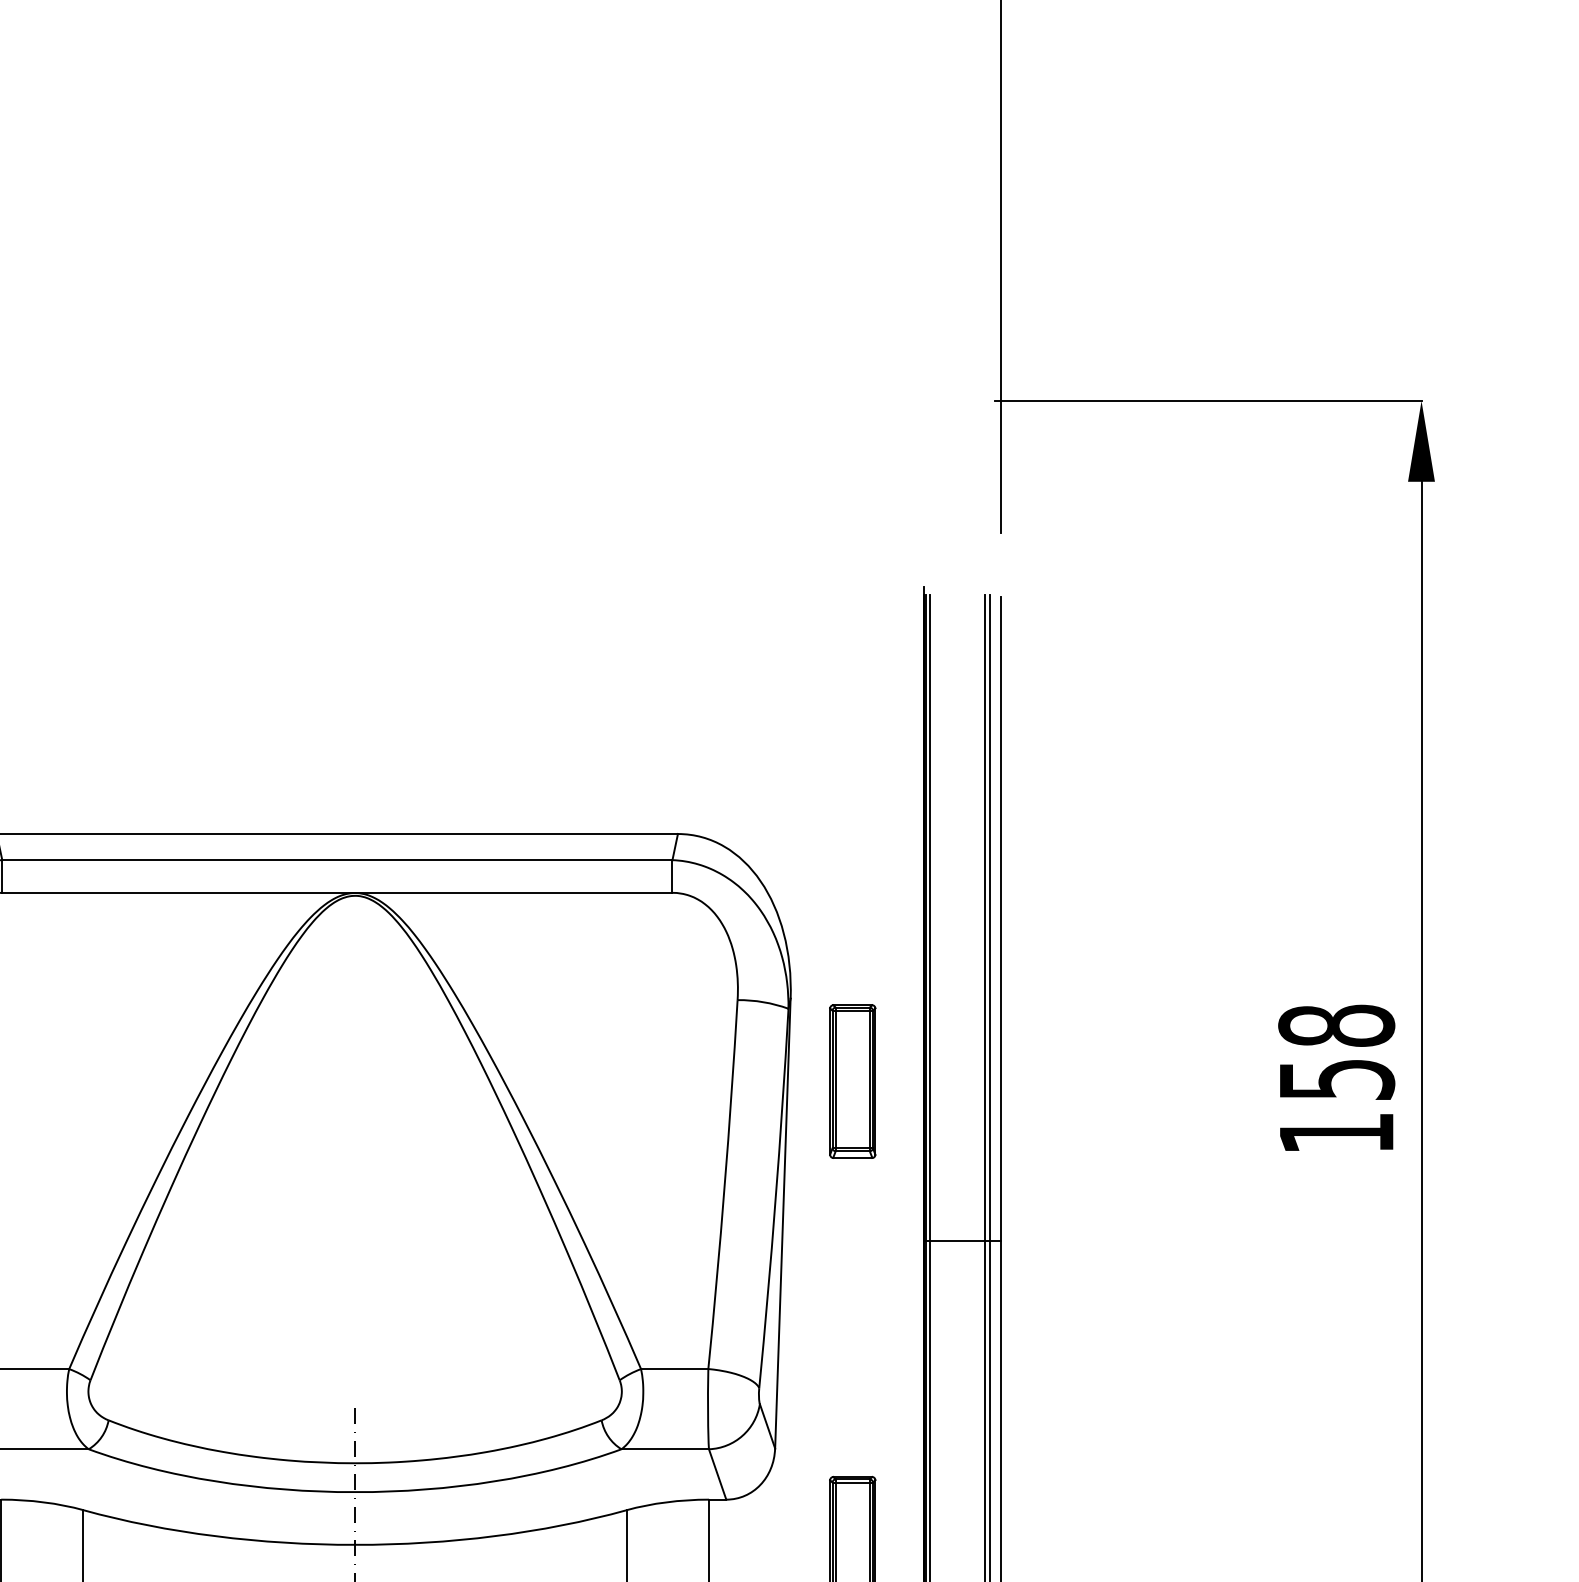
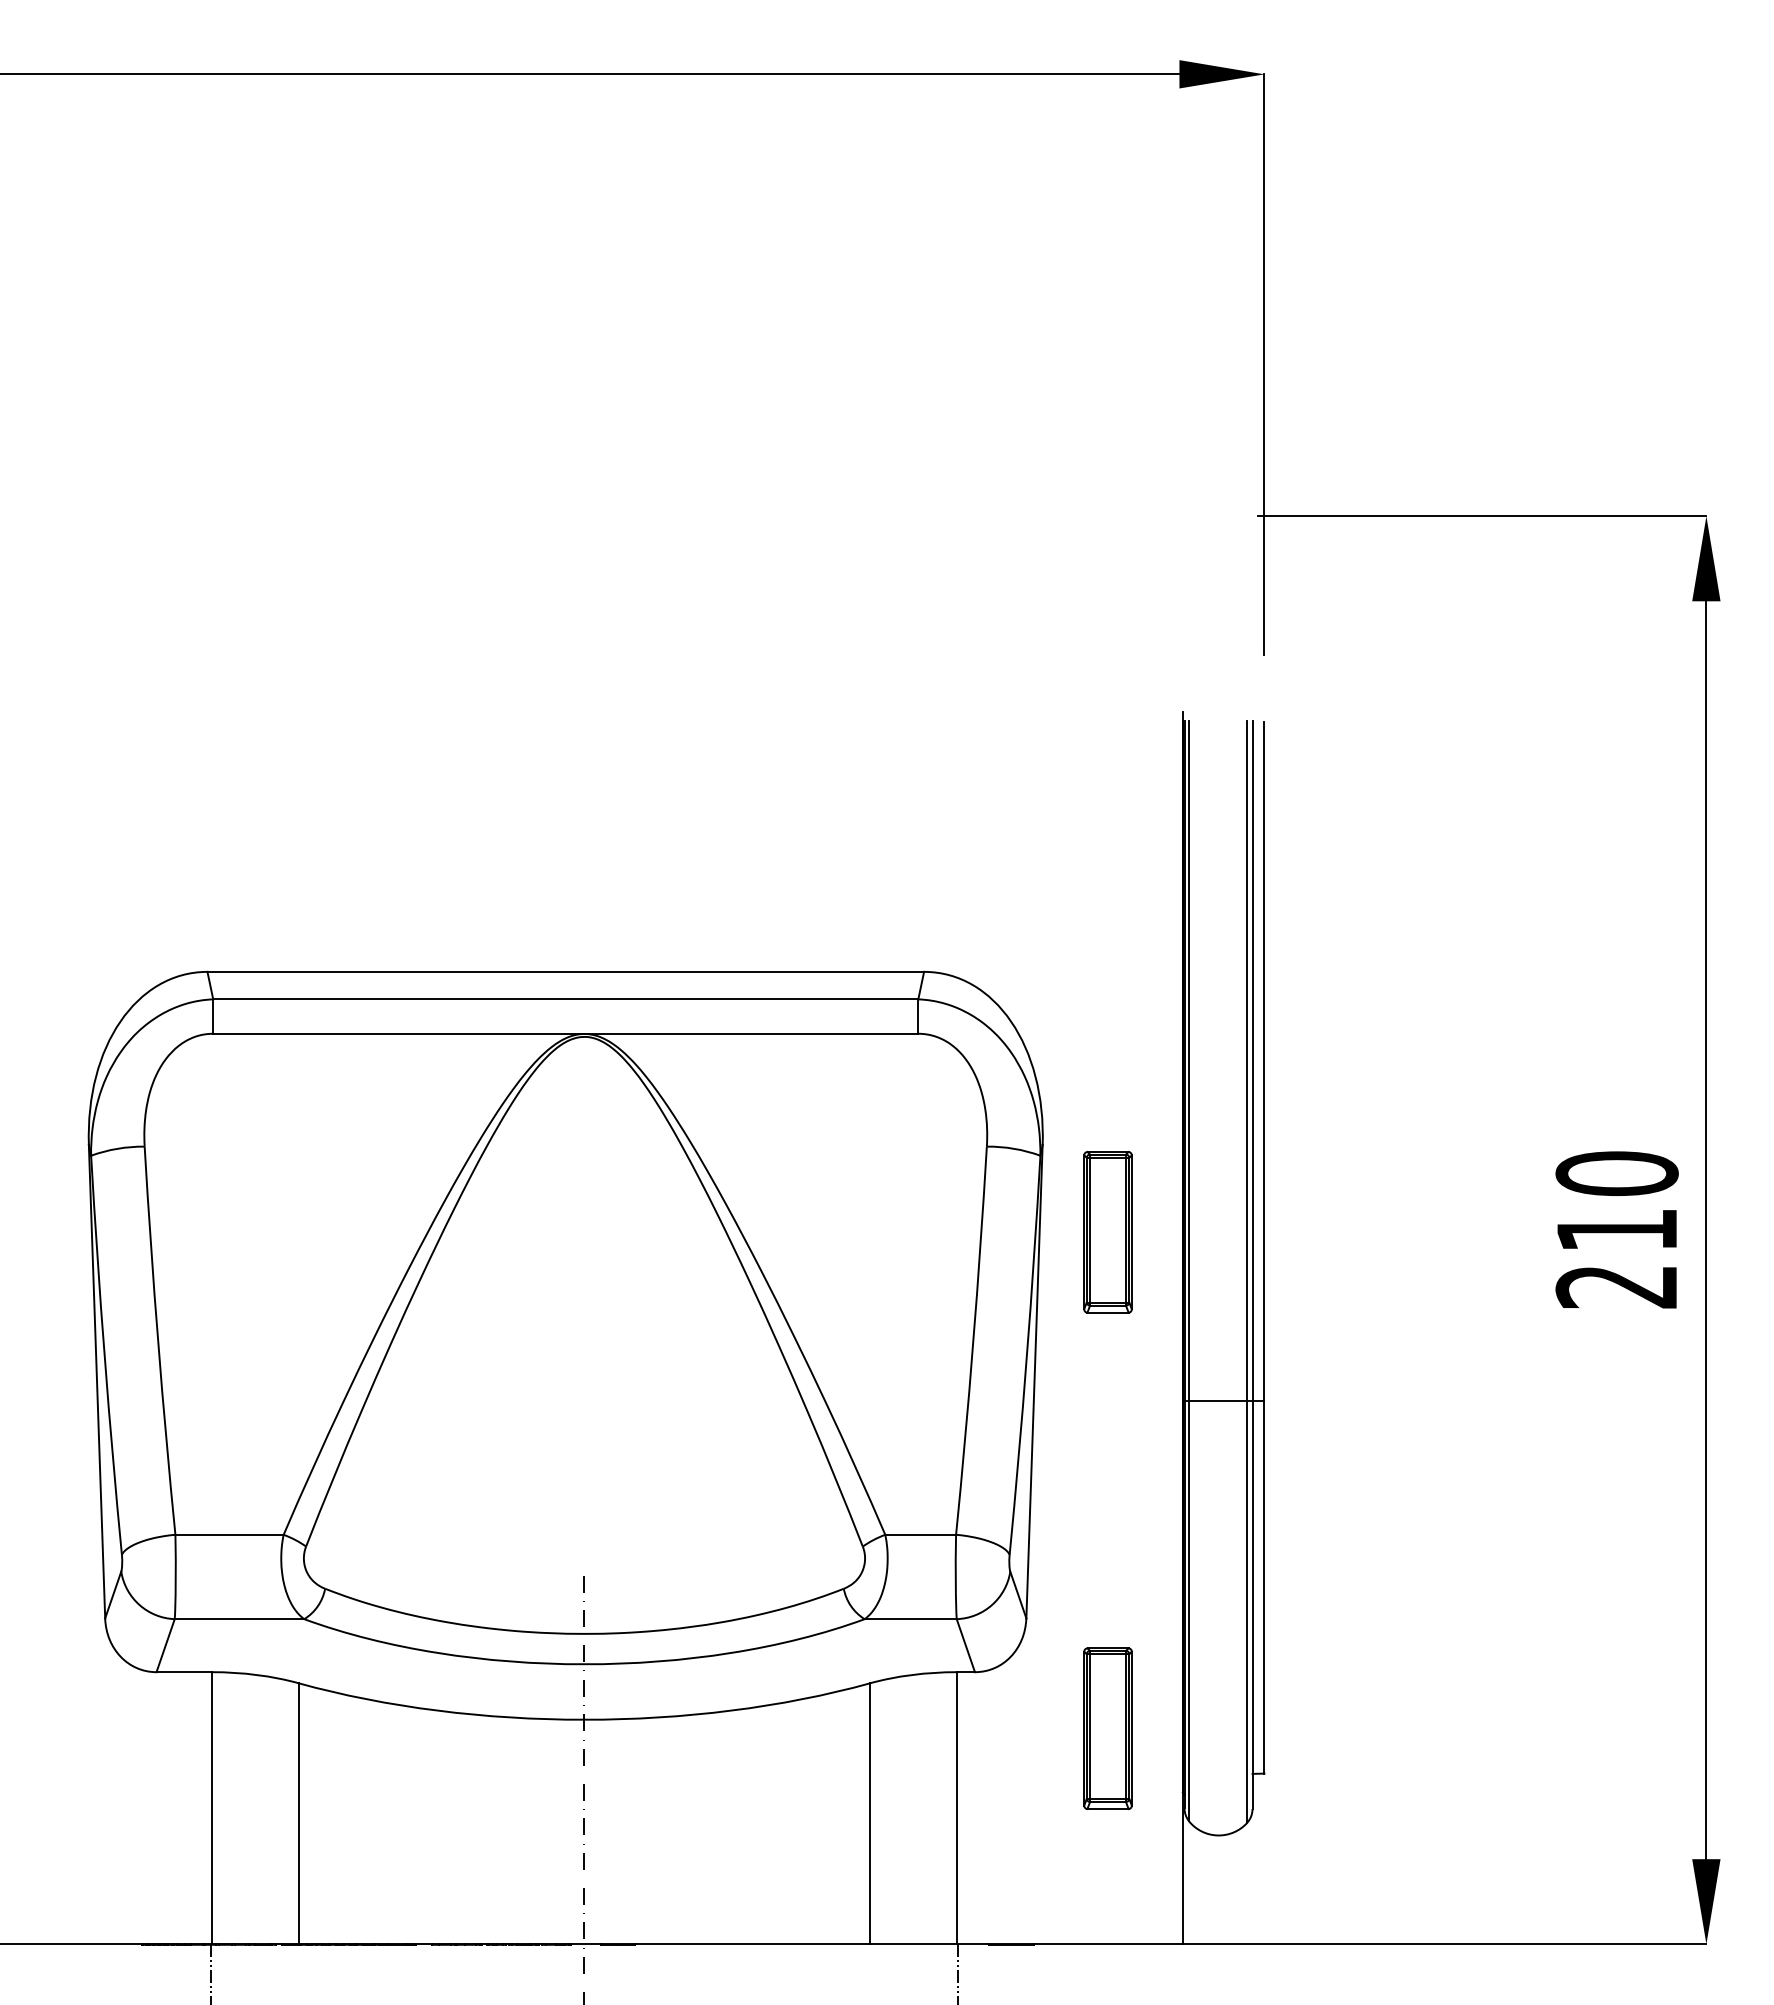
text: (1336, 1078) -> (1616, 1229), 158 -> 210

